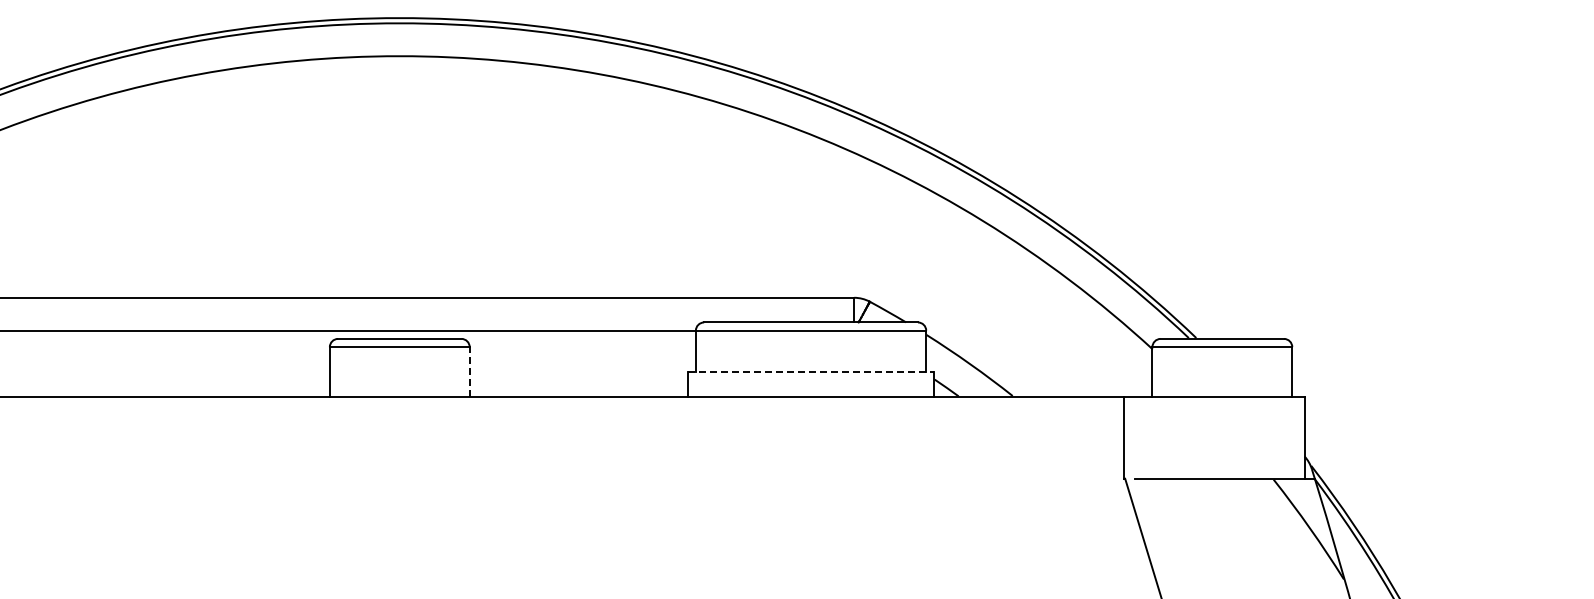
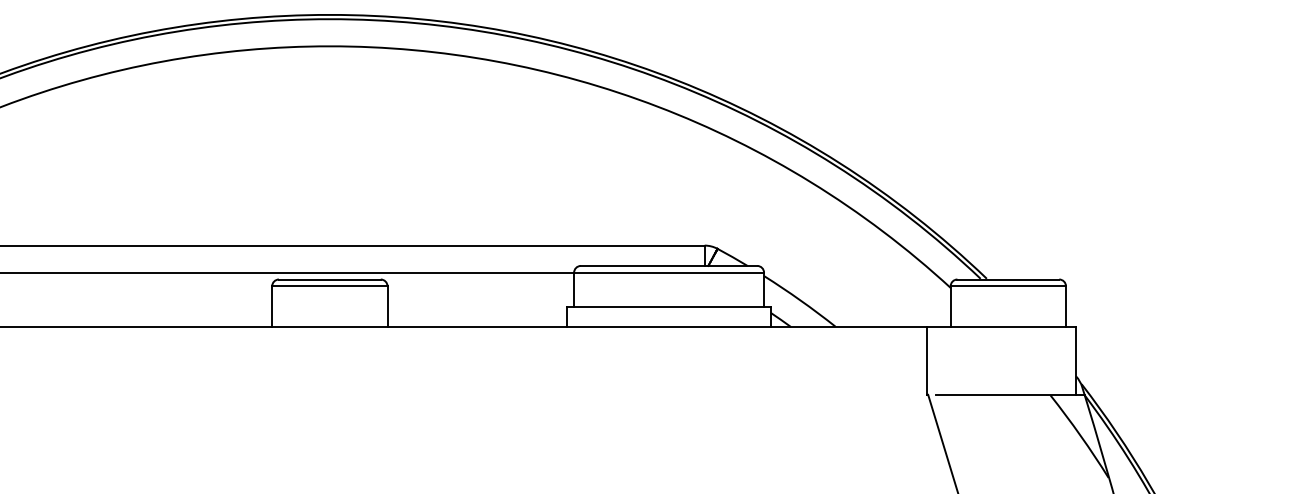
line: (469, 371) -> (387, 306), dashed -> solid
line: (811, 371) -> (669, 306), dashed -> solid

